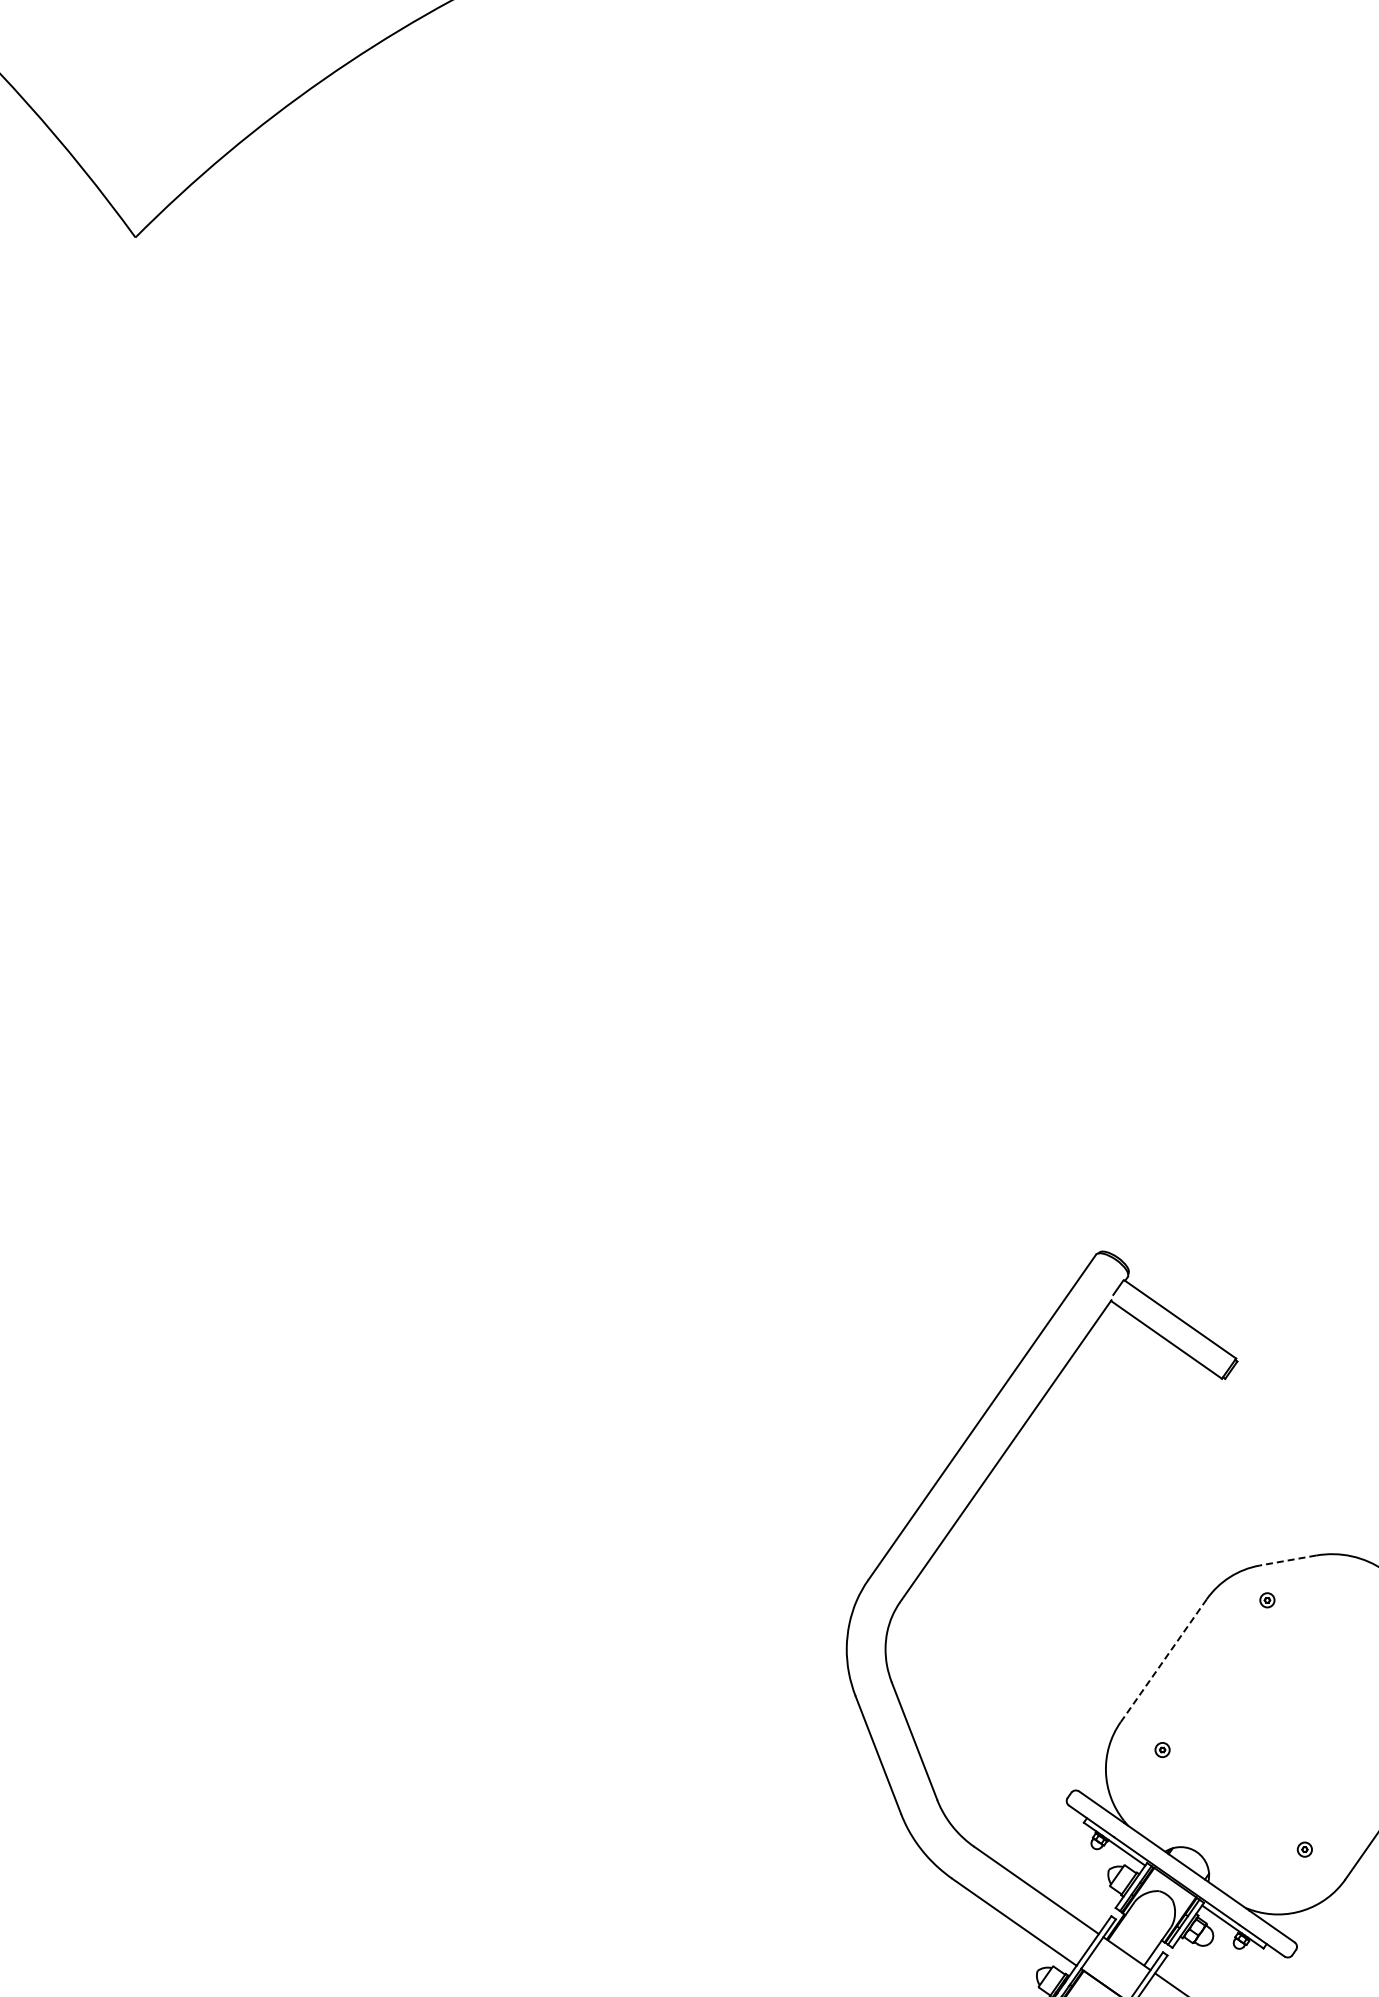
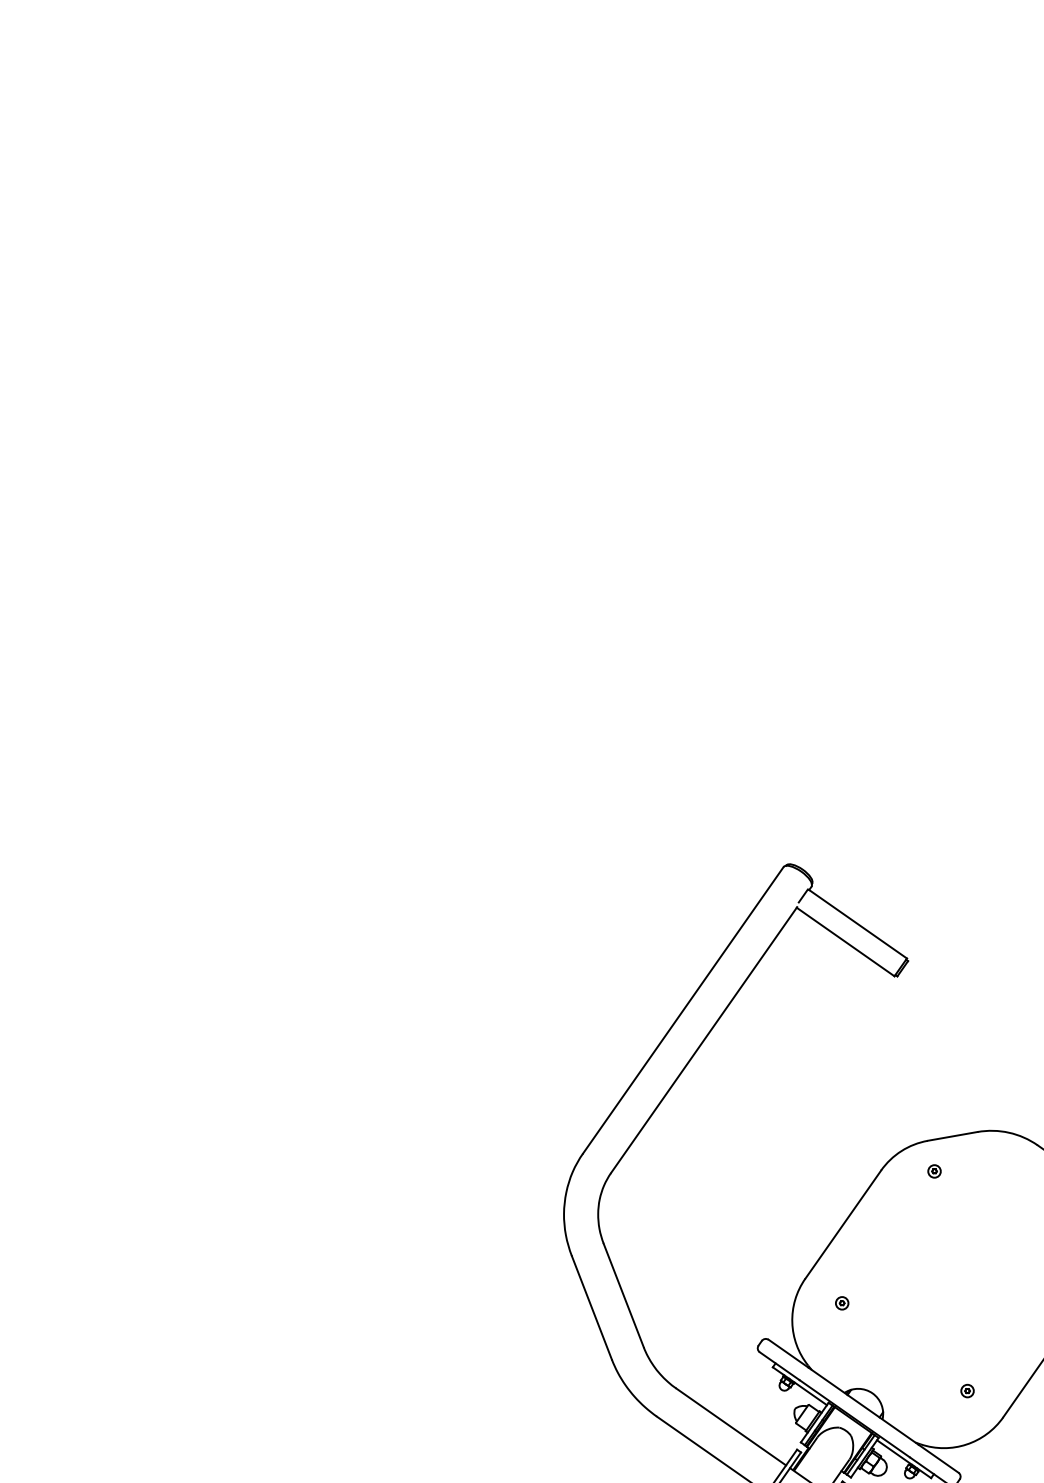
line: (1288, 1560) -> (953, 1136), dashed -> solid
line: (1163, 1660) -> (843, 1224), dashed -> solid

